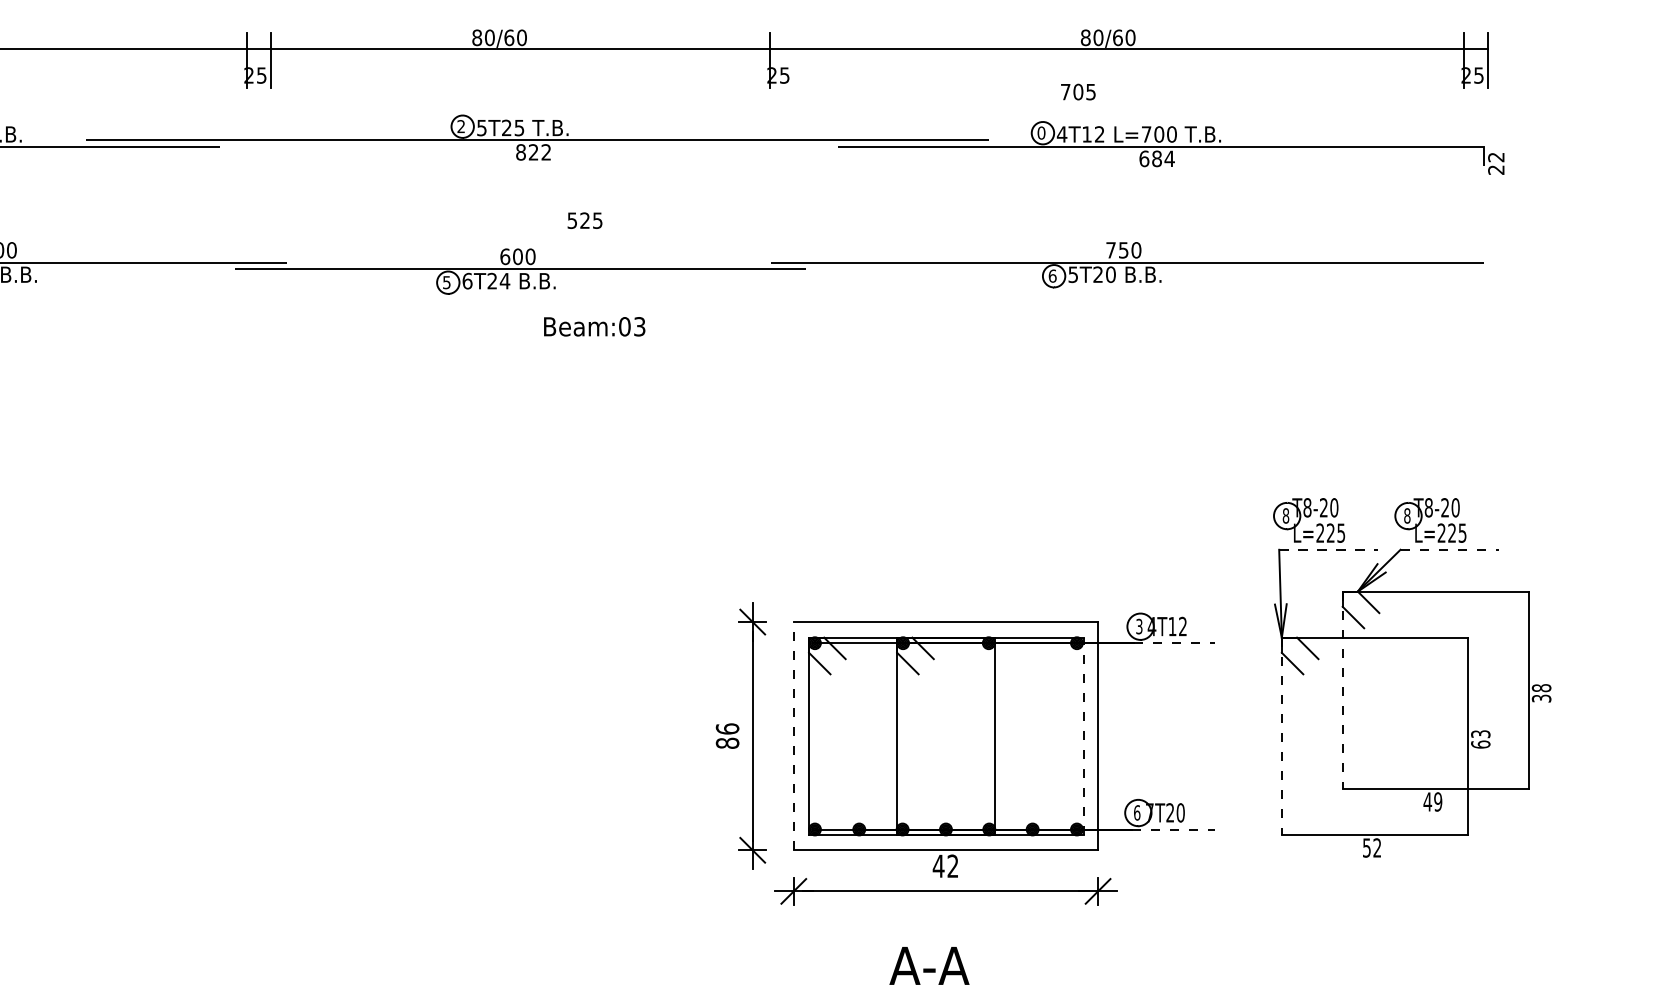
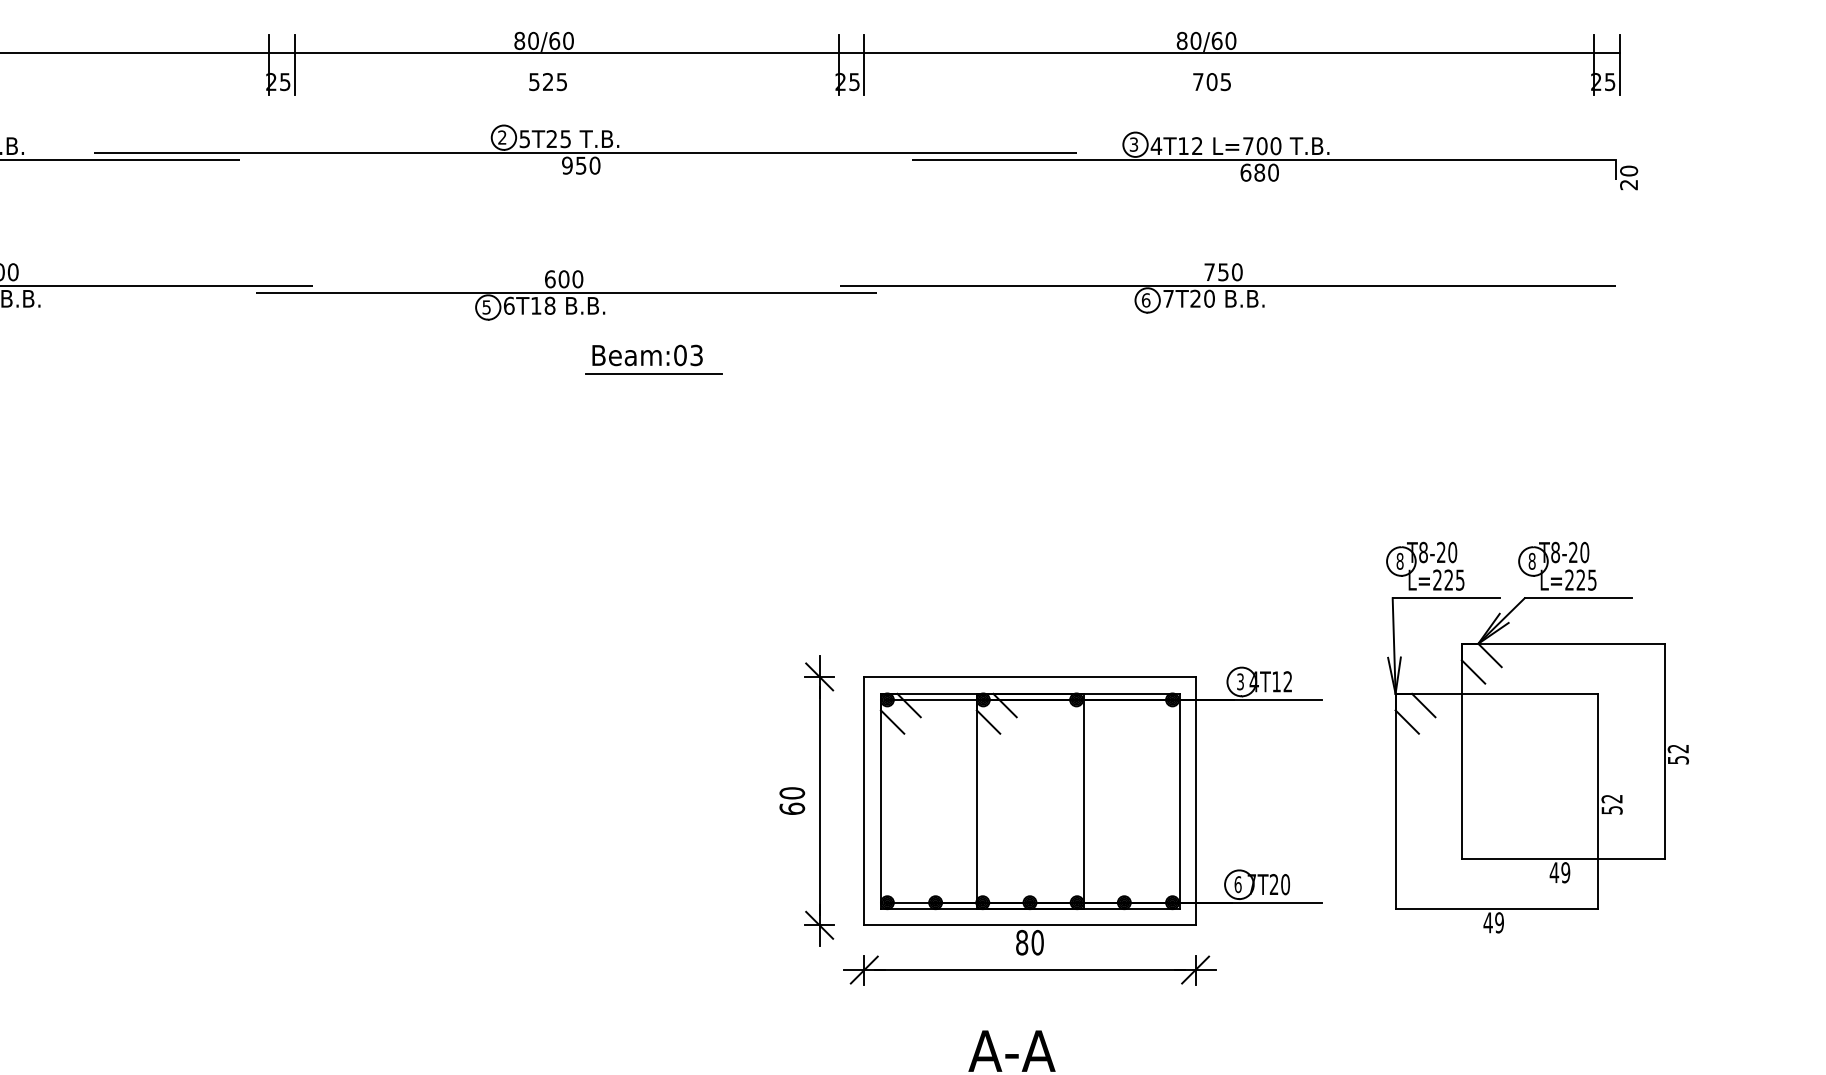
line: (793, 60) -> (864, 65), added
text: (1077, 92) -> (1211, 82), moved
text: (1041, 132) -> (1133, 144), 0 -> 3
text: (533, 152) -> (581, 165), 822 -> 950
text: (1496, 156) -> (1629, 170), 22 -> 20
text: (1169, 158) -> (1273, 172), 684 -> 680
text: (584, 221) -> (547, 82), moved
text: (1073, 274) -> (1168, 298), 5T20 -> 7T20
text: (499, 280) -> (543, 305), 6T24 -> 6T18
line: (600, 343) -> (653, 373), added
line: (1328, 550) -> (1446, 598), dashed -> solid
line: (1449, 550) -> (1578, 598), dashed -> solid
line: (1174, 642) -> (1278, 699), dashed -> solid
line: (1342, 690) -> (1461, 751), dashed -> solid
text: (1541, 693) -> (1678, 754), 38 -> 52
text: (726, 735) -> (791, 800), 86 -> 60
line: (793, 735) -> (864, 800), dashed -> solid
line: (1083, 736) -> (1179, 801), dashed -> solid
line: (1281, 736) -> (1395, 801), dashed -> solid
text: (1480, 739) -> (1611, 804), 63 -> 52
line: (1173, 829) -> (1277, 902), dashed -> solid
text: (1371, 847) -> (1493, 922), 52 -> 49
text: (945, 866) -> (1029, 942), 42 -> 80

